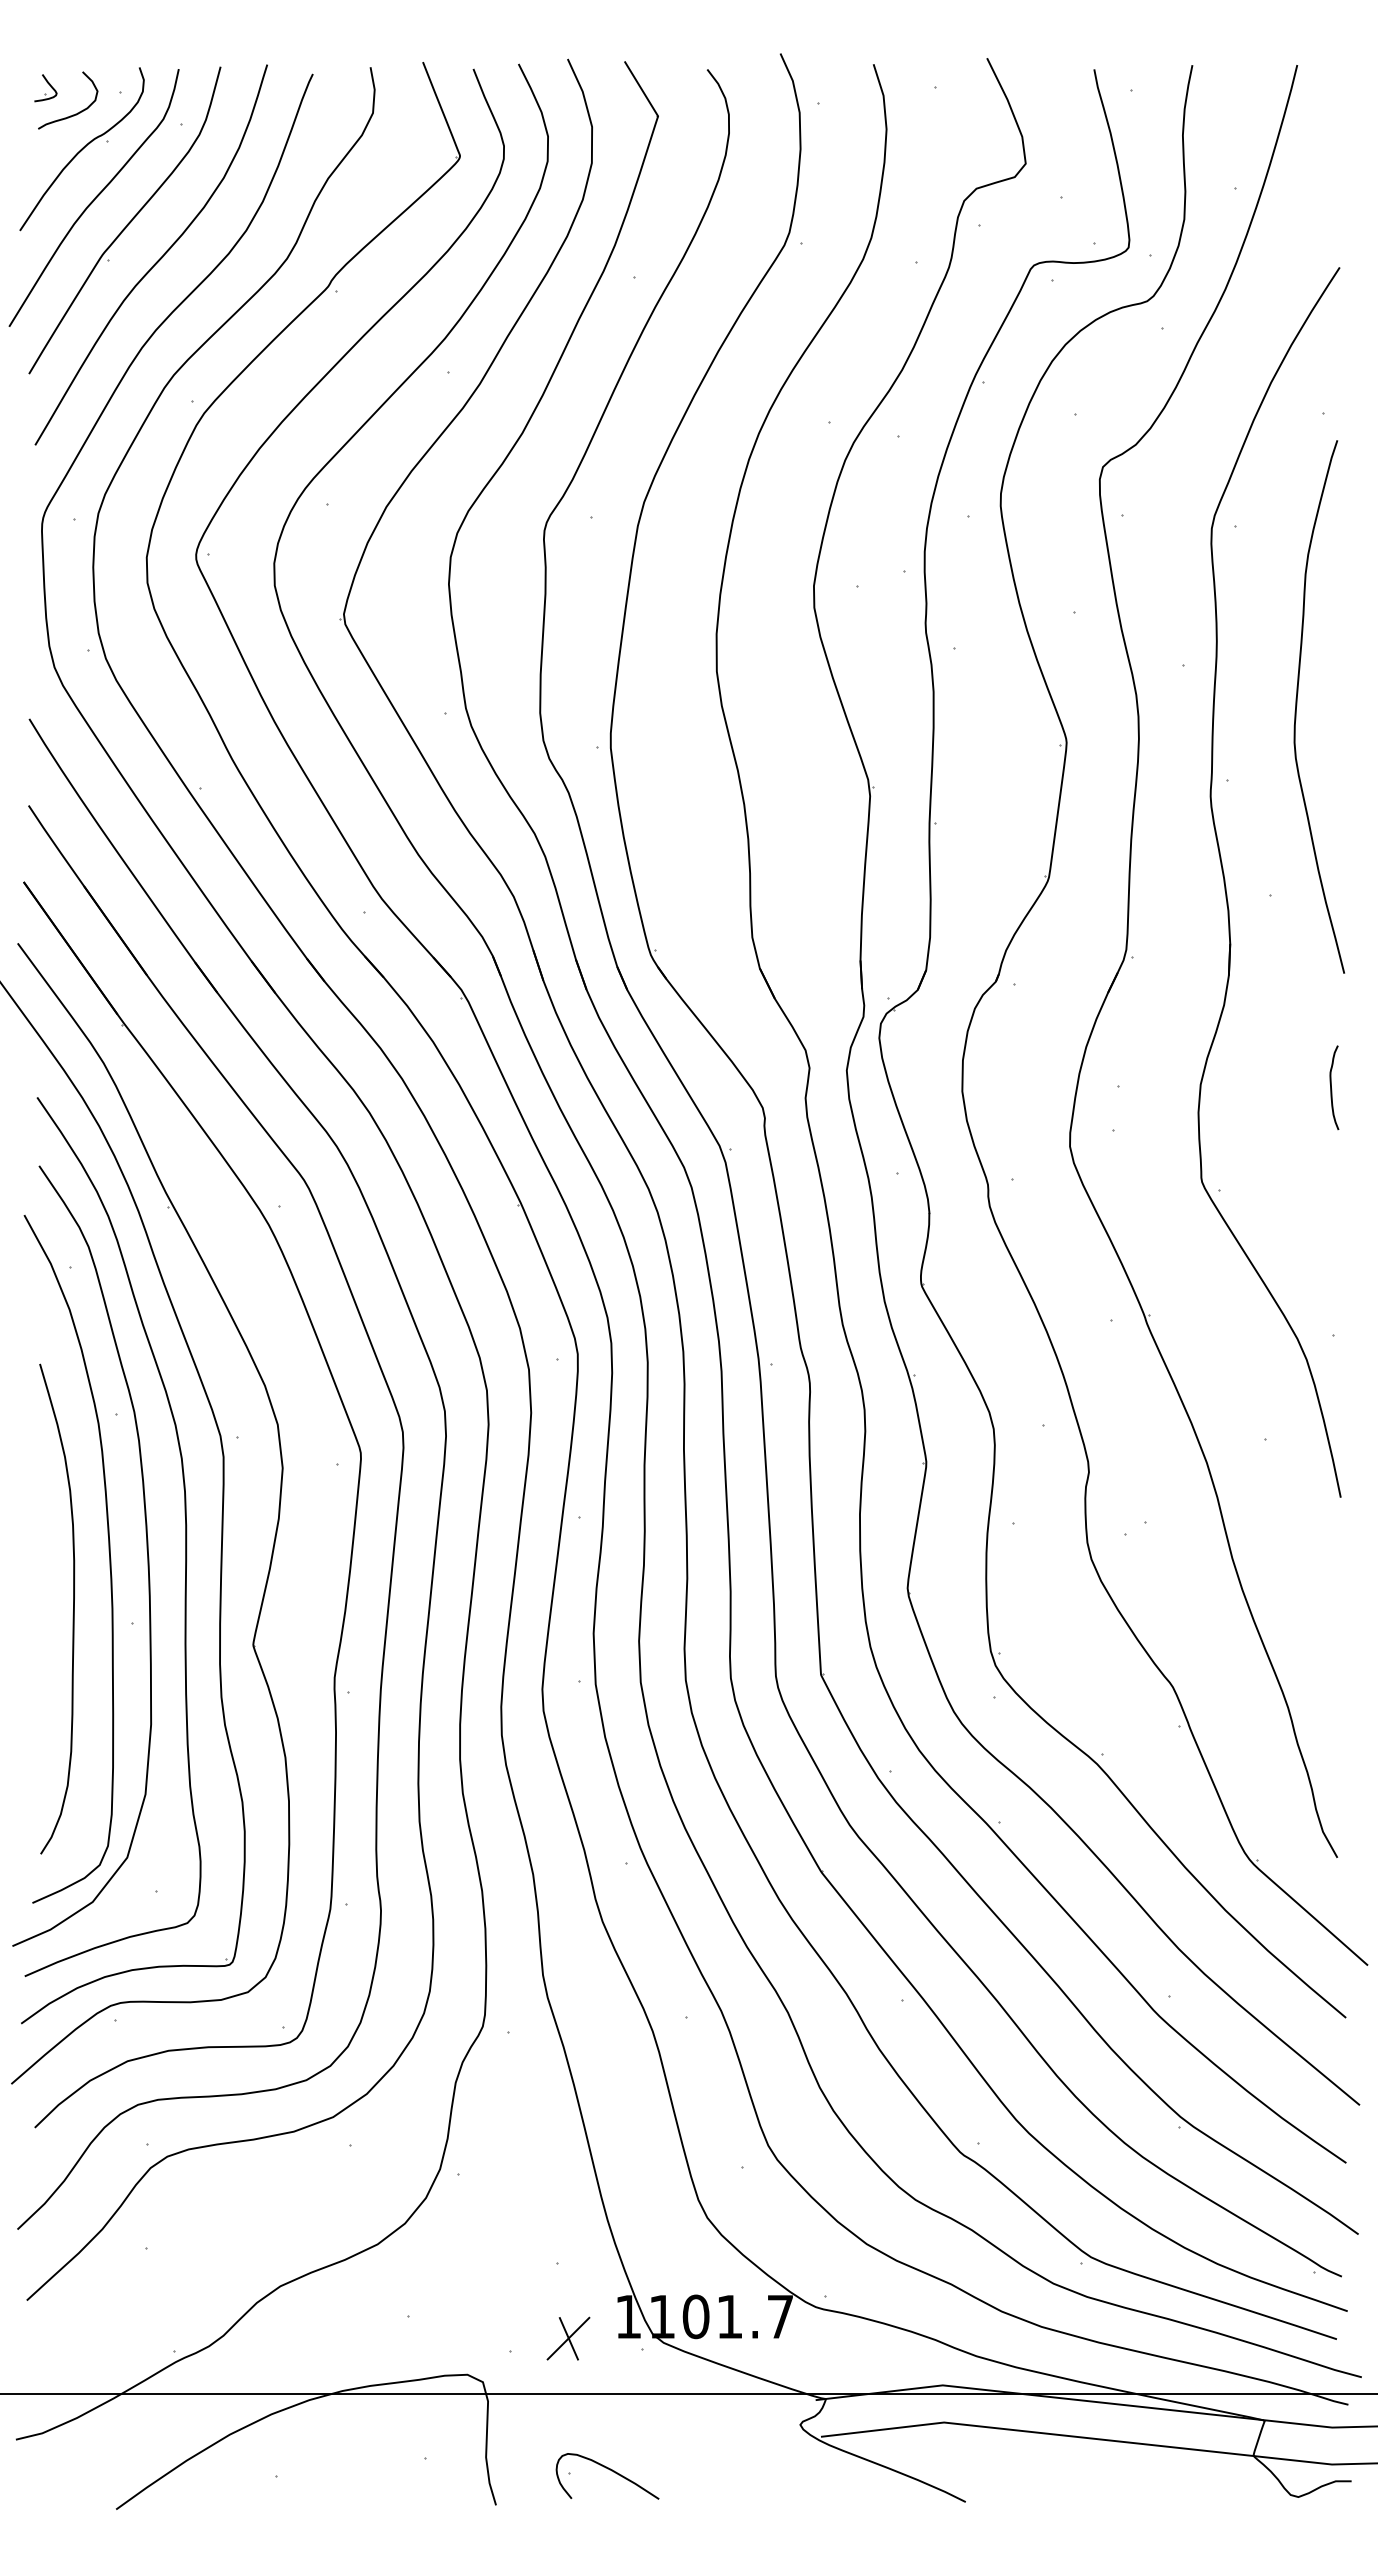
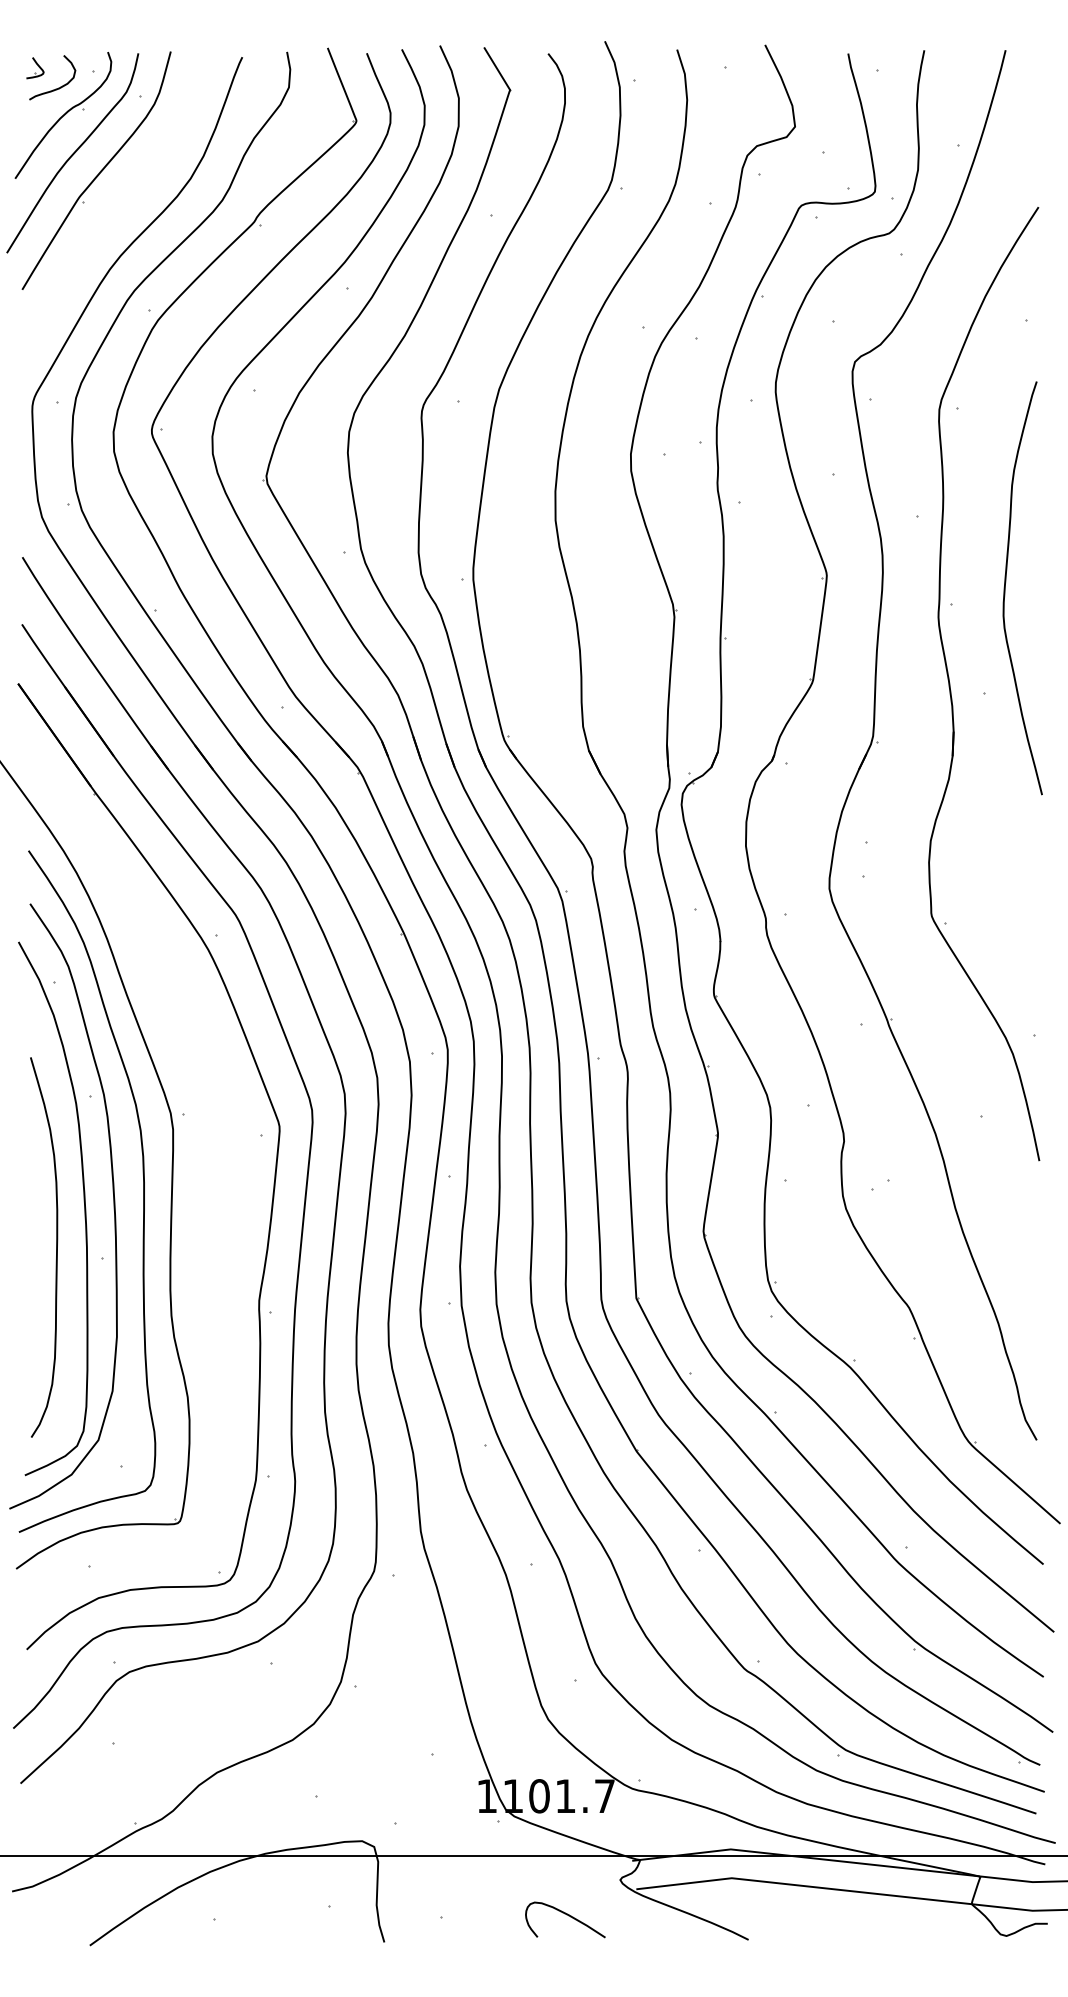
curve: (157, 260) -> (121, 201), removed
curve: (1297, 705) -> (1005, 587), moved
curve: (1332, 1089) -> (1032, 844), removed
part: (274, 1536) -> (212, 1191), removed
part: (568, 2338) -> (440, 1813), removed
curve: (609, 2470) -> (566, 1915), moved

